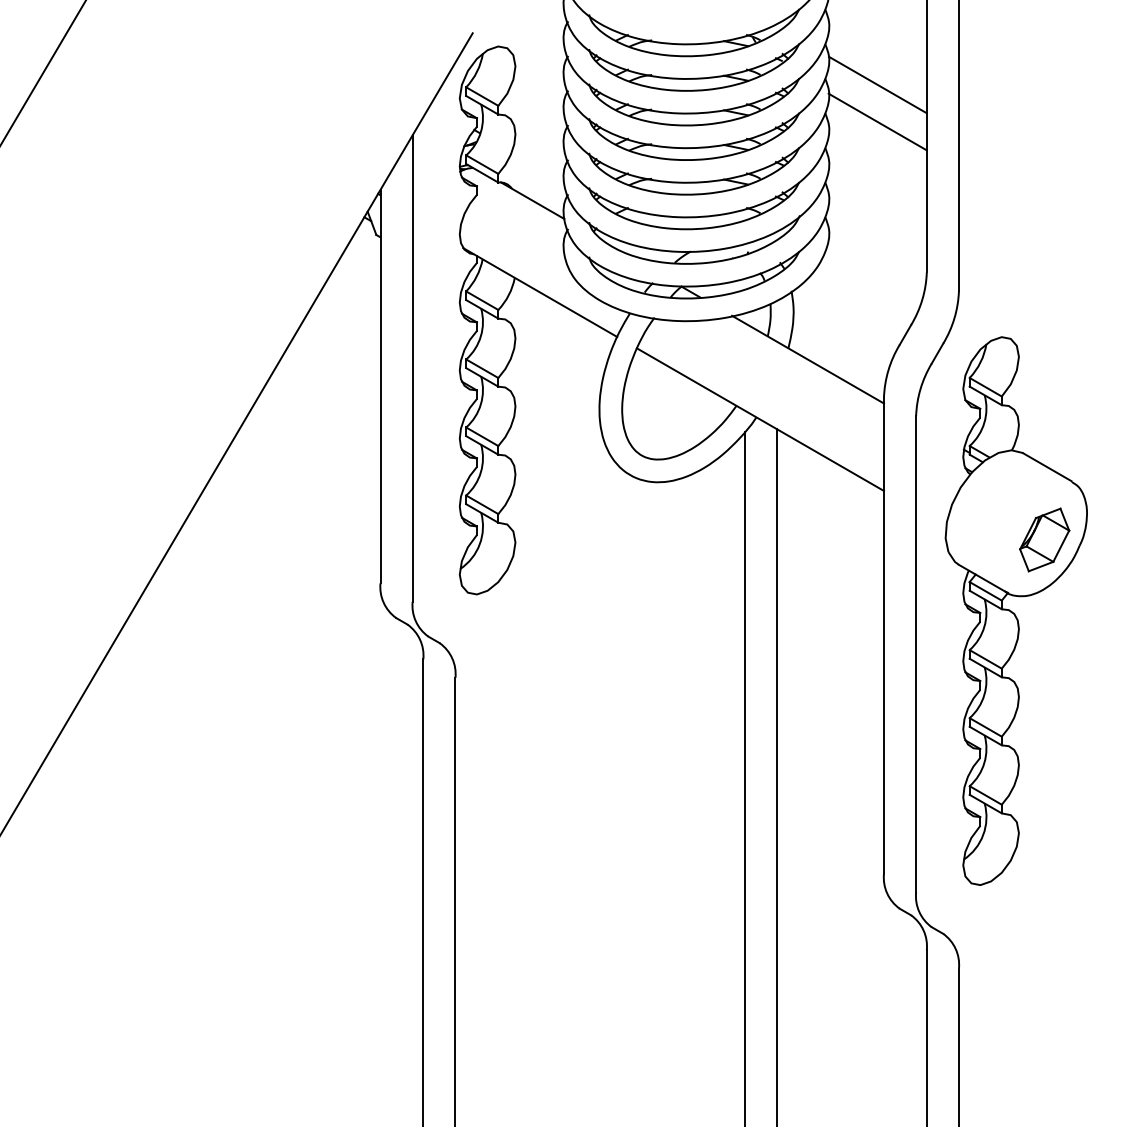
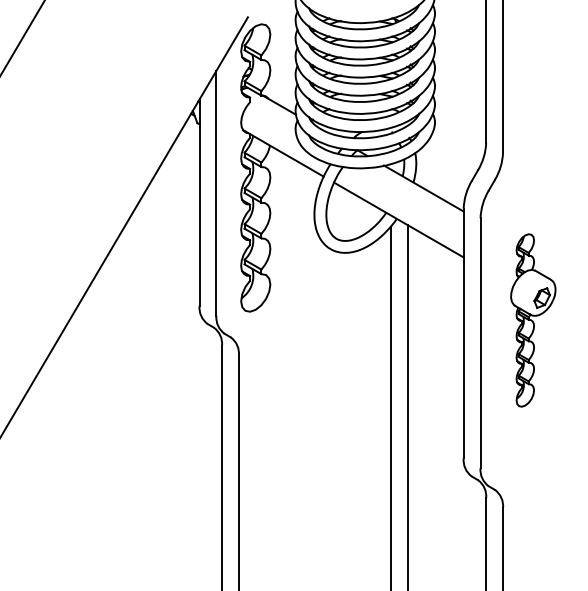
line: (877, 85) -> (460, 44), removed
line: (877, 121) -> (460, 63), removed
part: (1017, 611) -> (533, 320), size x0.6

